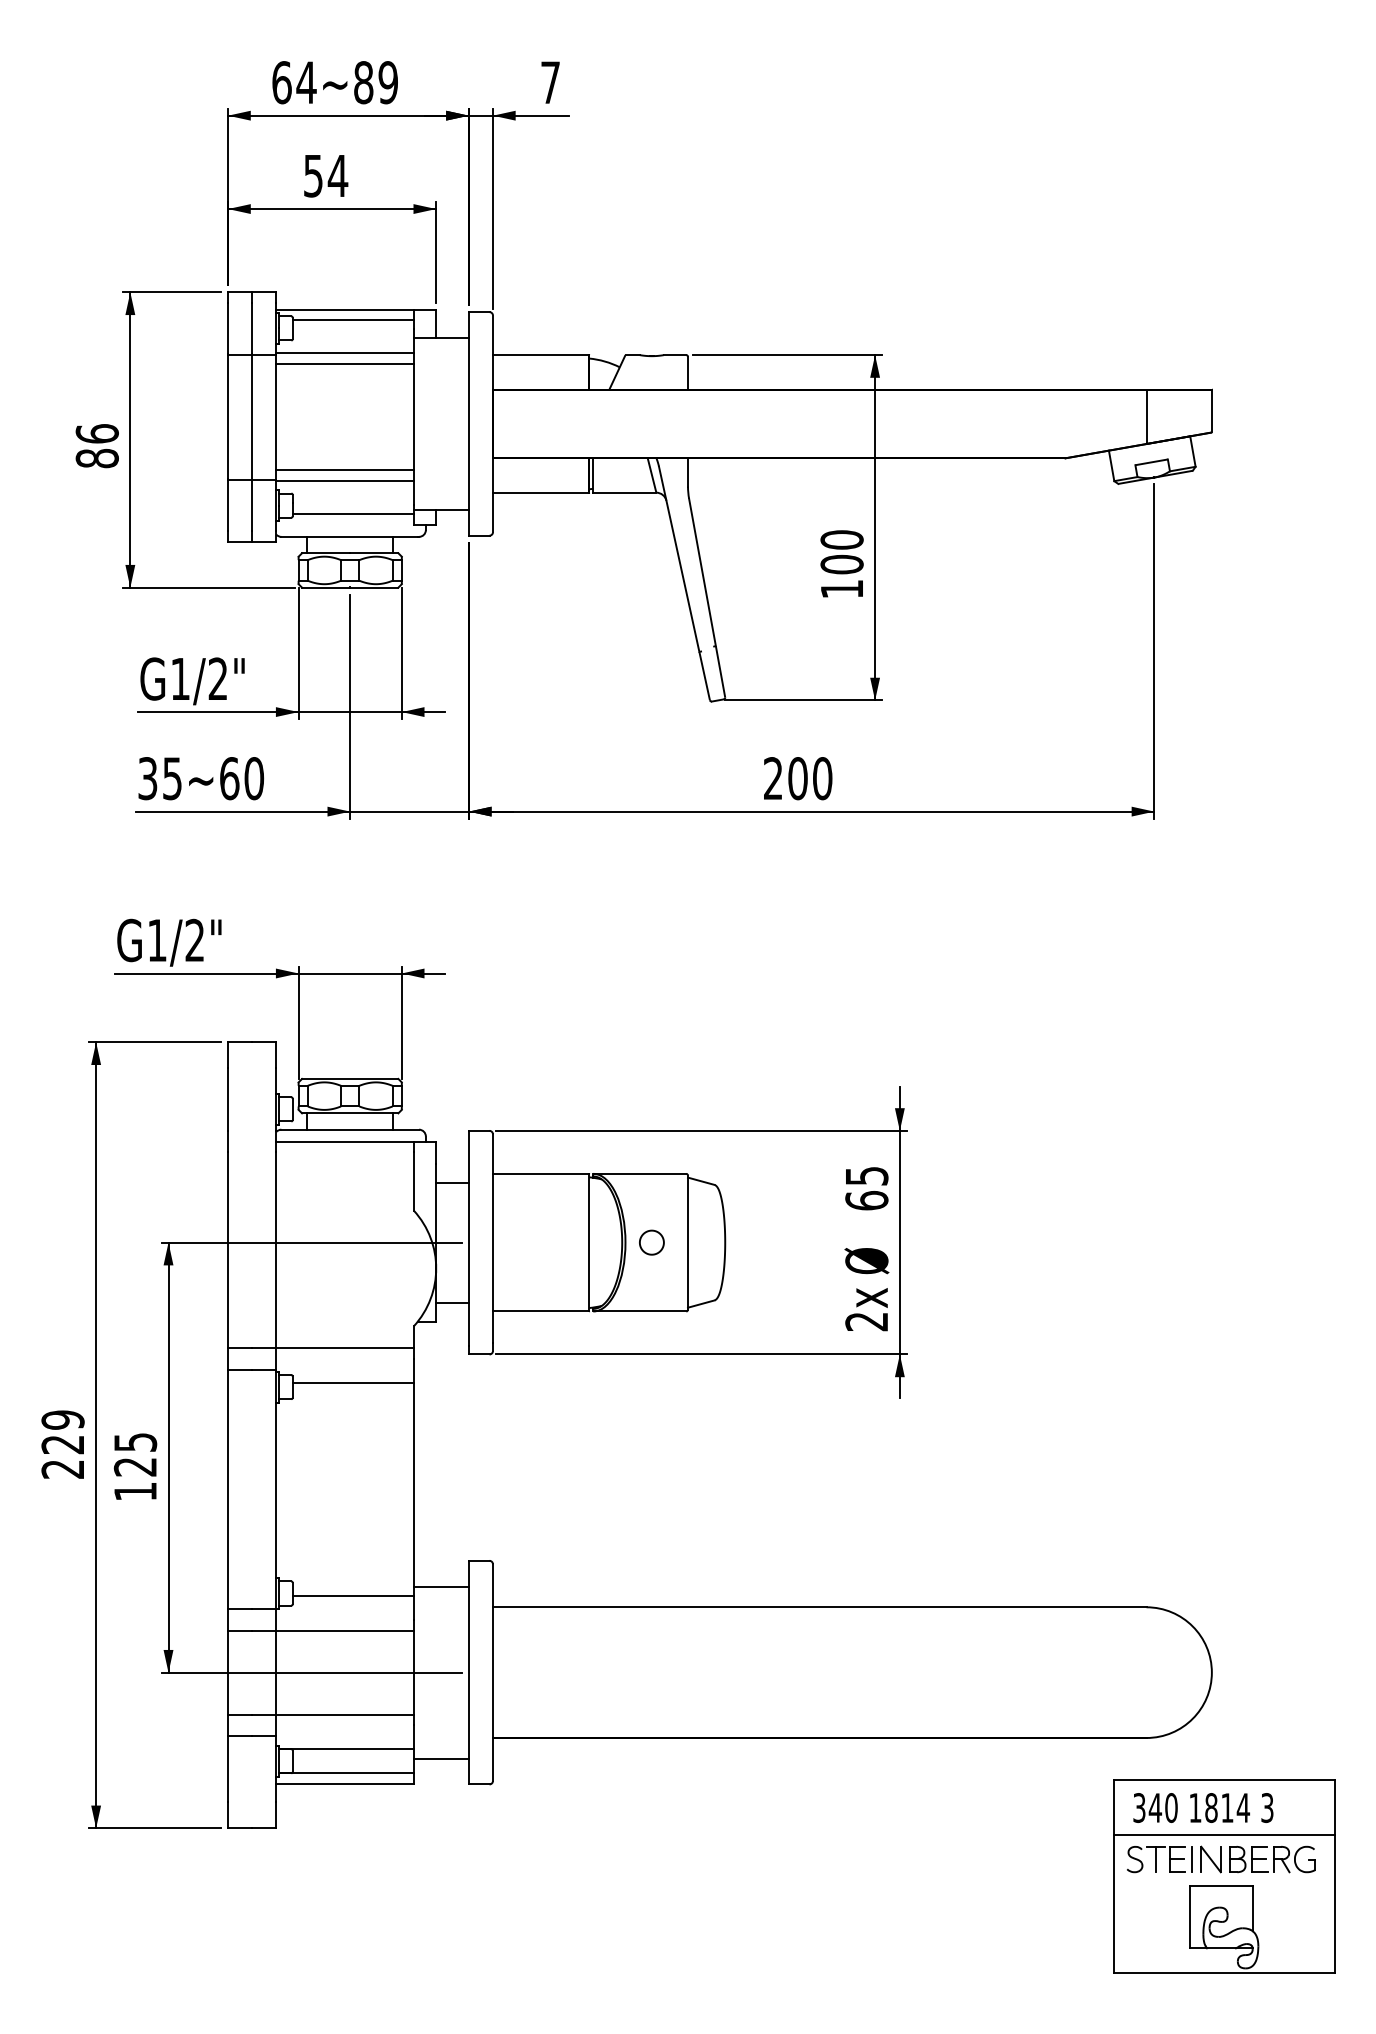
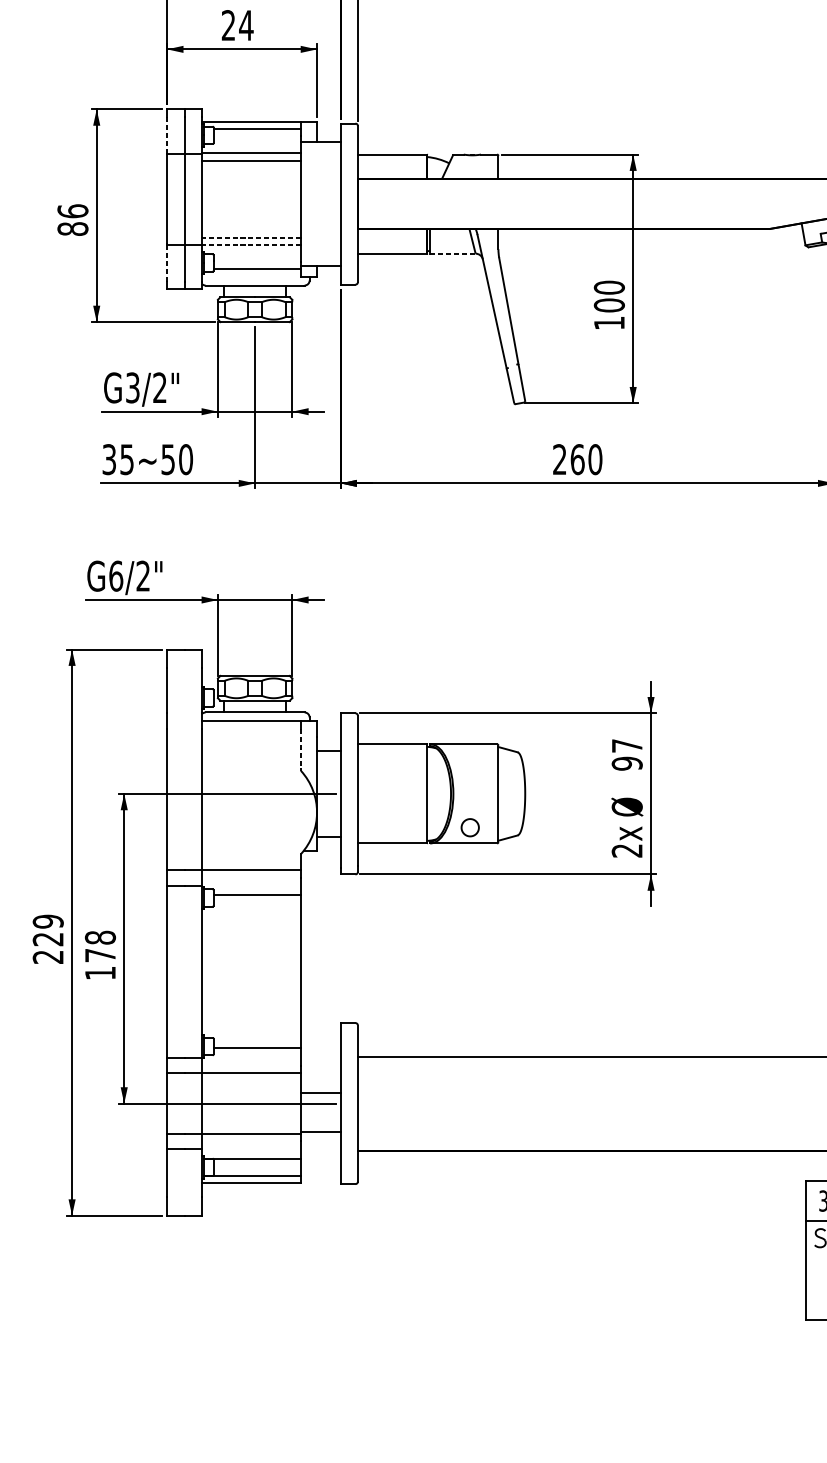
text: (313, 175) -> (228, 25), 54 -> 24
line: (228, 328) -> (167, 135), solid -> dashed
line: (345, 470) -> (251, 237), solid -> dashed
line: (345, 480) -> (251, 244), solid -> dashed
line: (625, 492) -> (453, 253), solid -> dashed
line: (228, 505) -> (167, 262), solid -> dashed
text: (180, 678) -> (132, 387), G1/2" -> G3/2"
text: (229, 778) -> (168, 459), 35~60 -> 35~50
text: (797, 778) -> (577, 459), 200 -> 260
text: (157, 940) -> (116, 576), G1/2" -> G6/2"
line: (413, 1182) -> (300, 750), solid -> dashed
text: (866, 1188) -> (626, 754), 65 -> 97
part: (651, 1242) -> (469, 827), moved
text: (135, 1454) -> (100, 946), 125 -> 178
line: (440, 1586) -> (320, 1092), moved
line: (440, 1758) -> (320, 1132), moved

